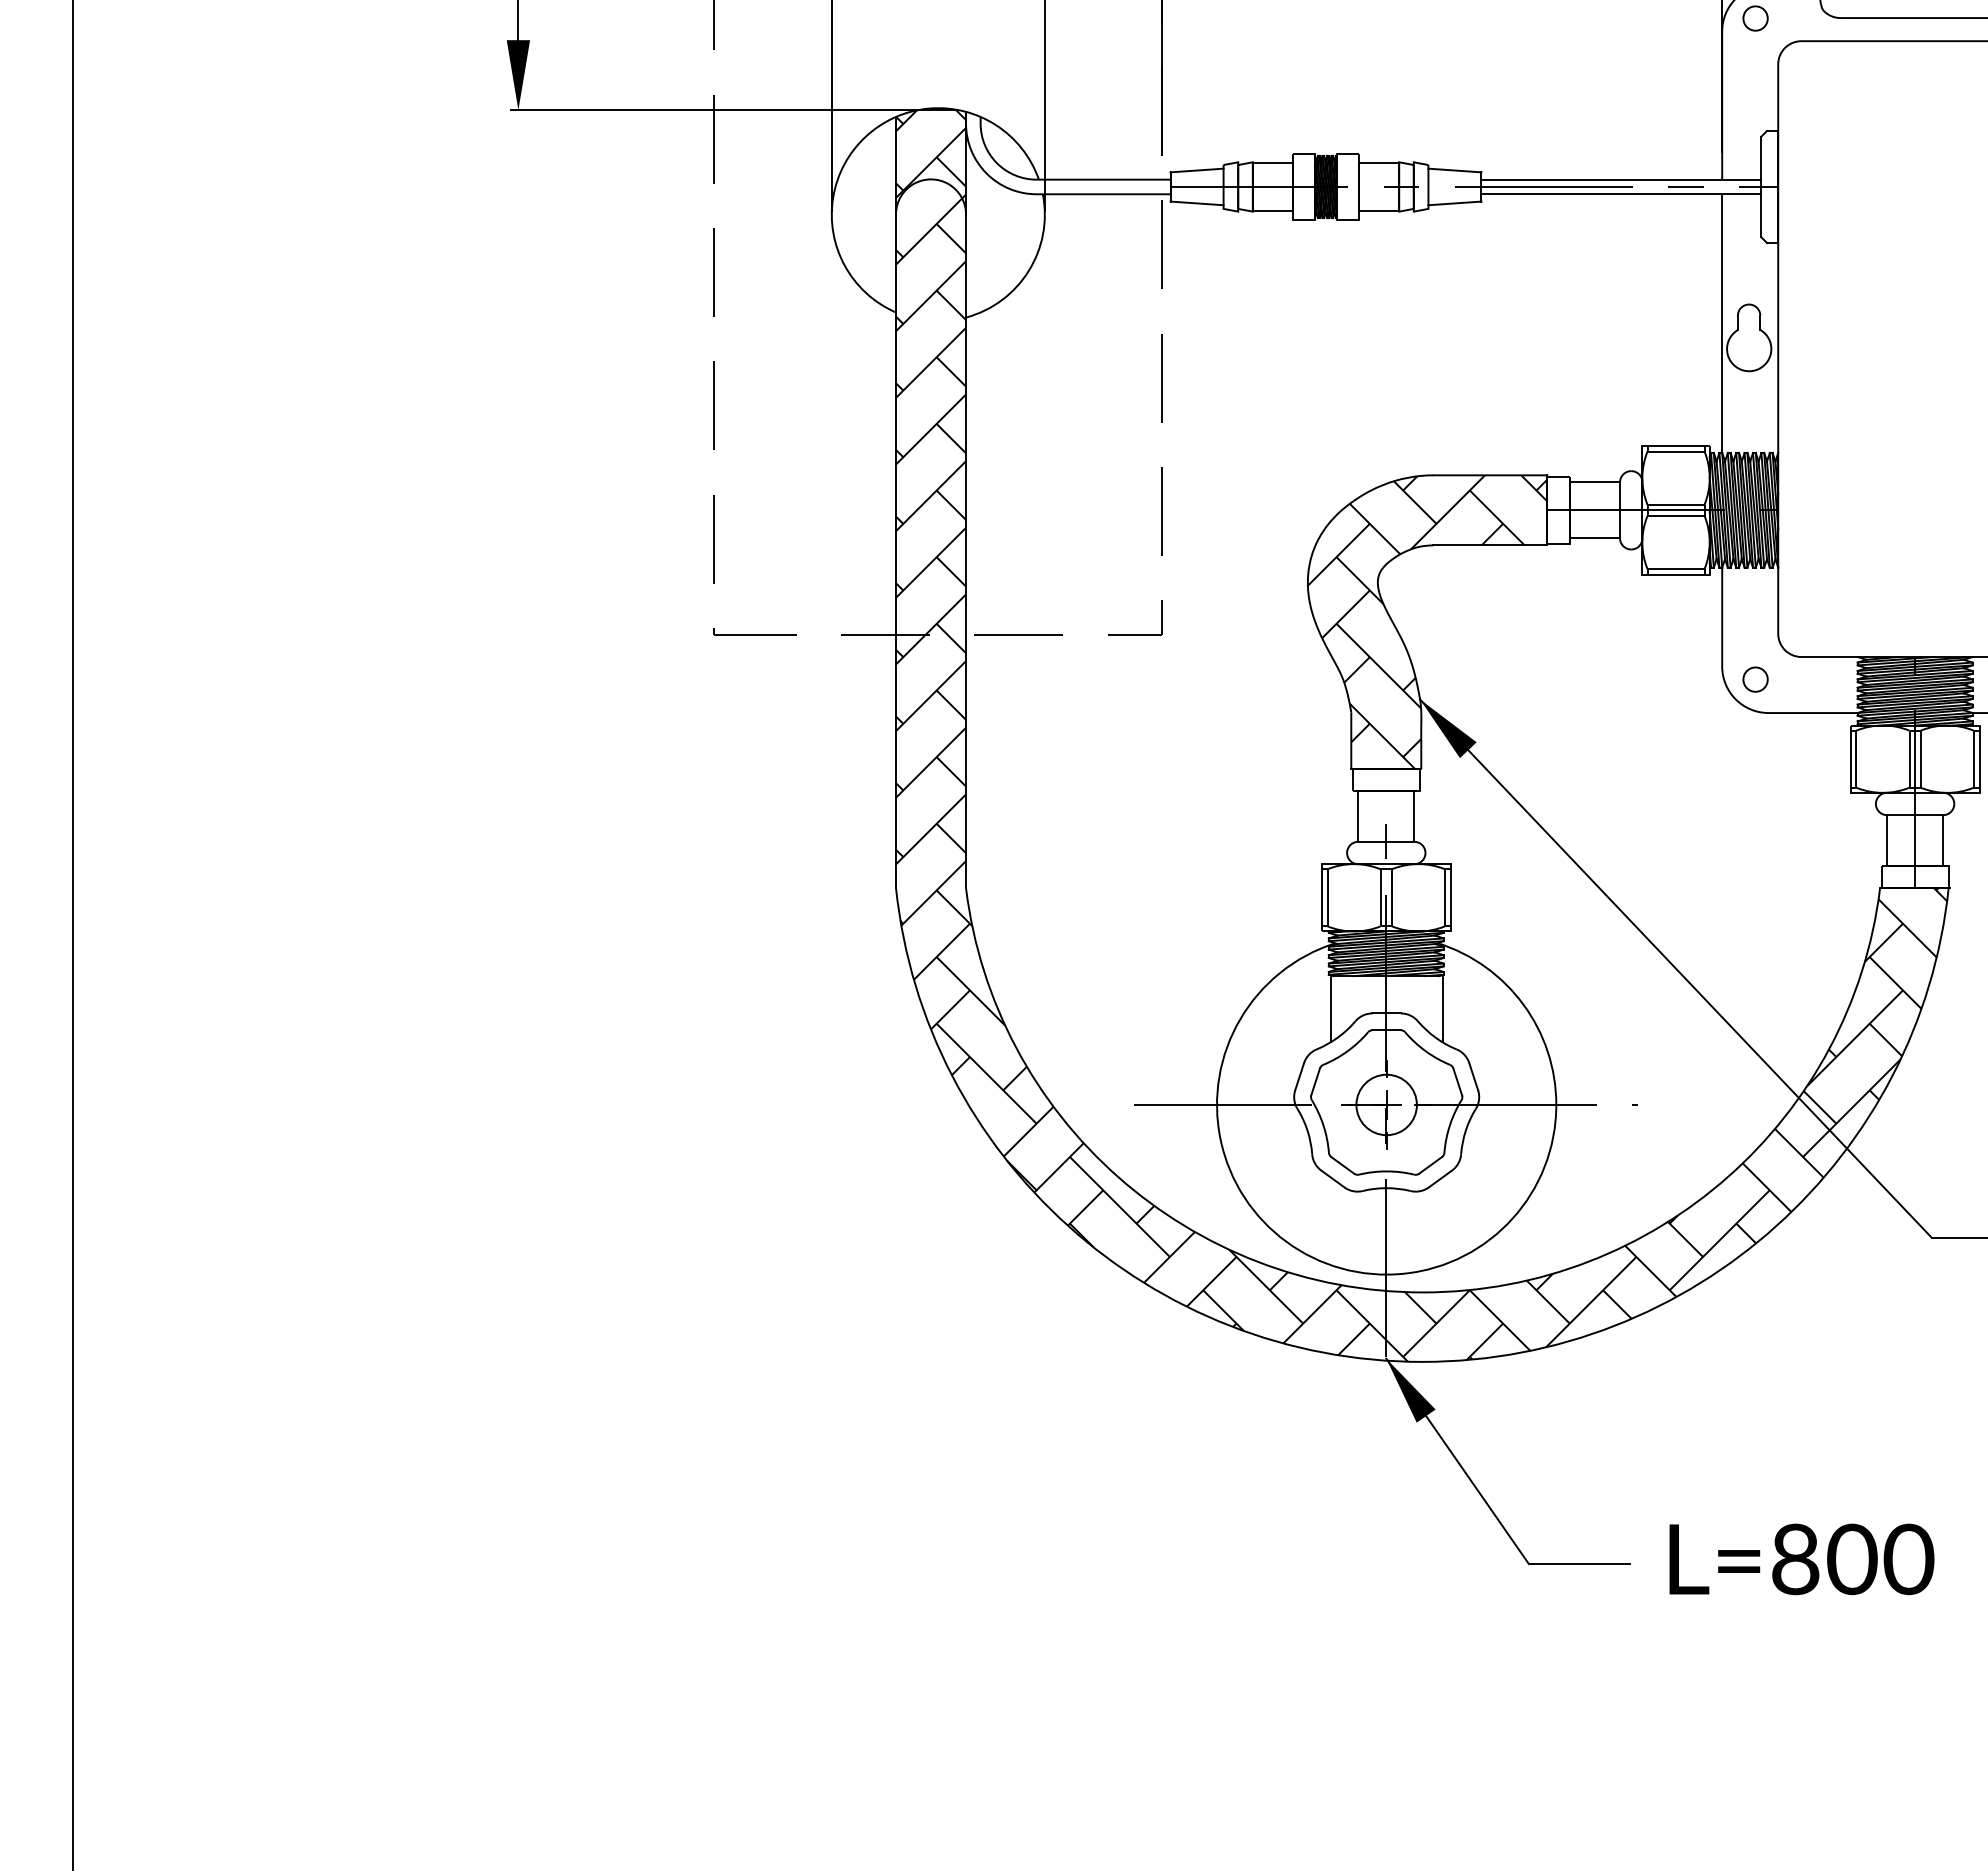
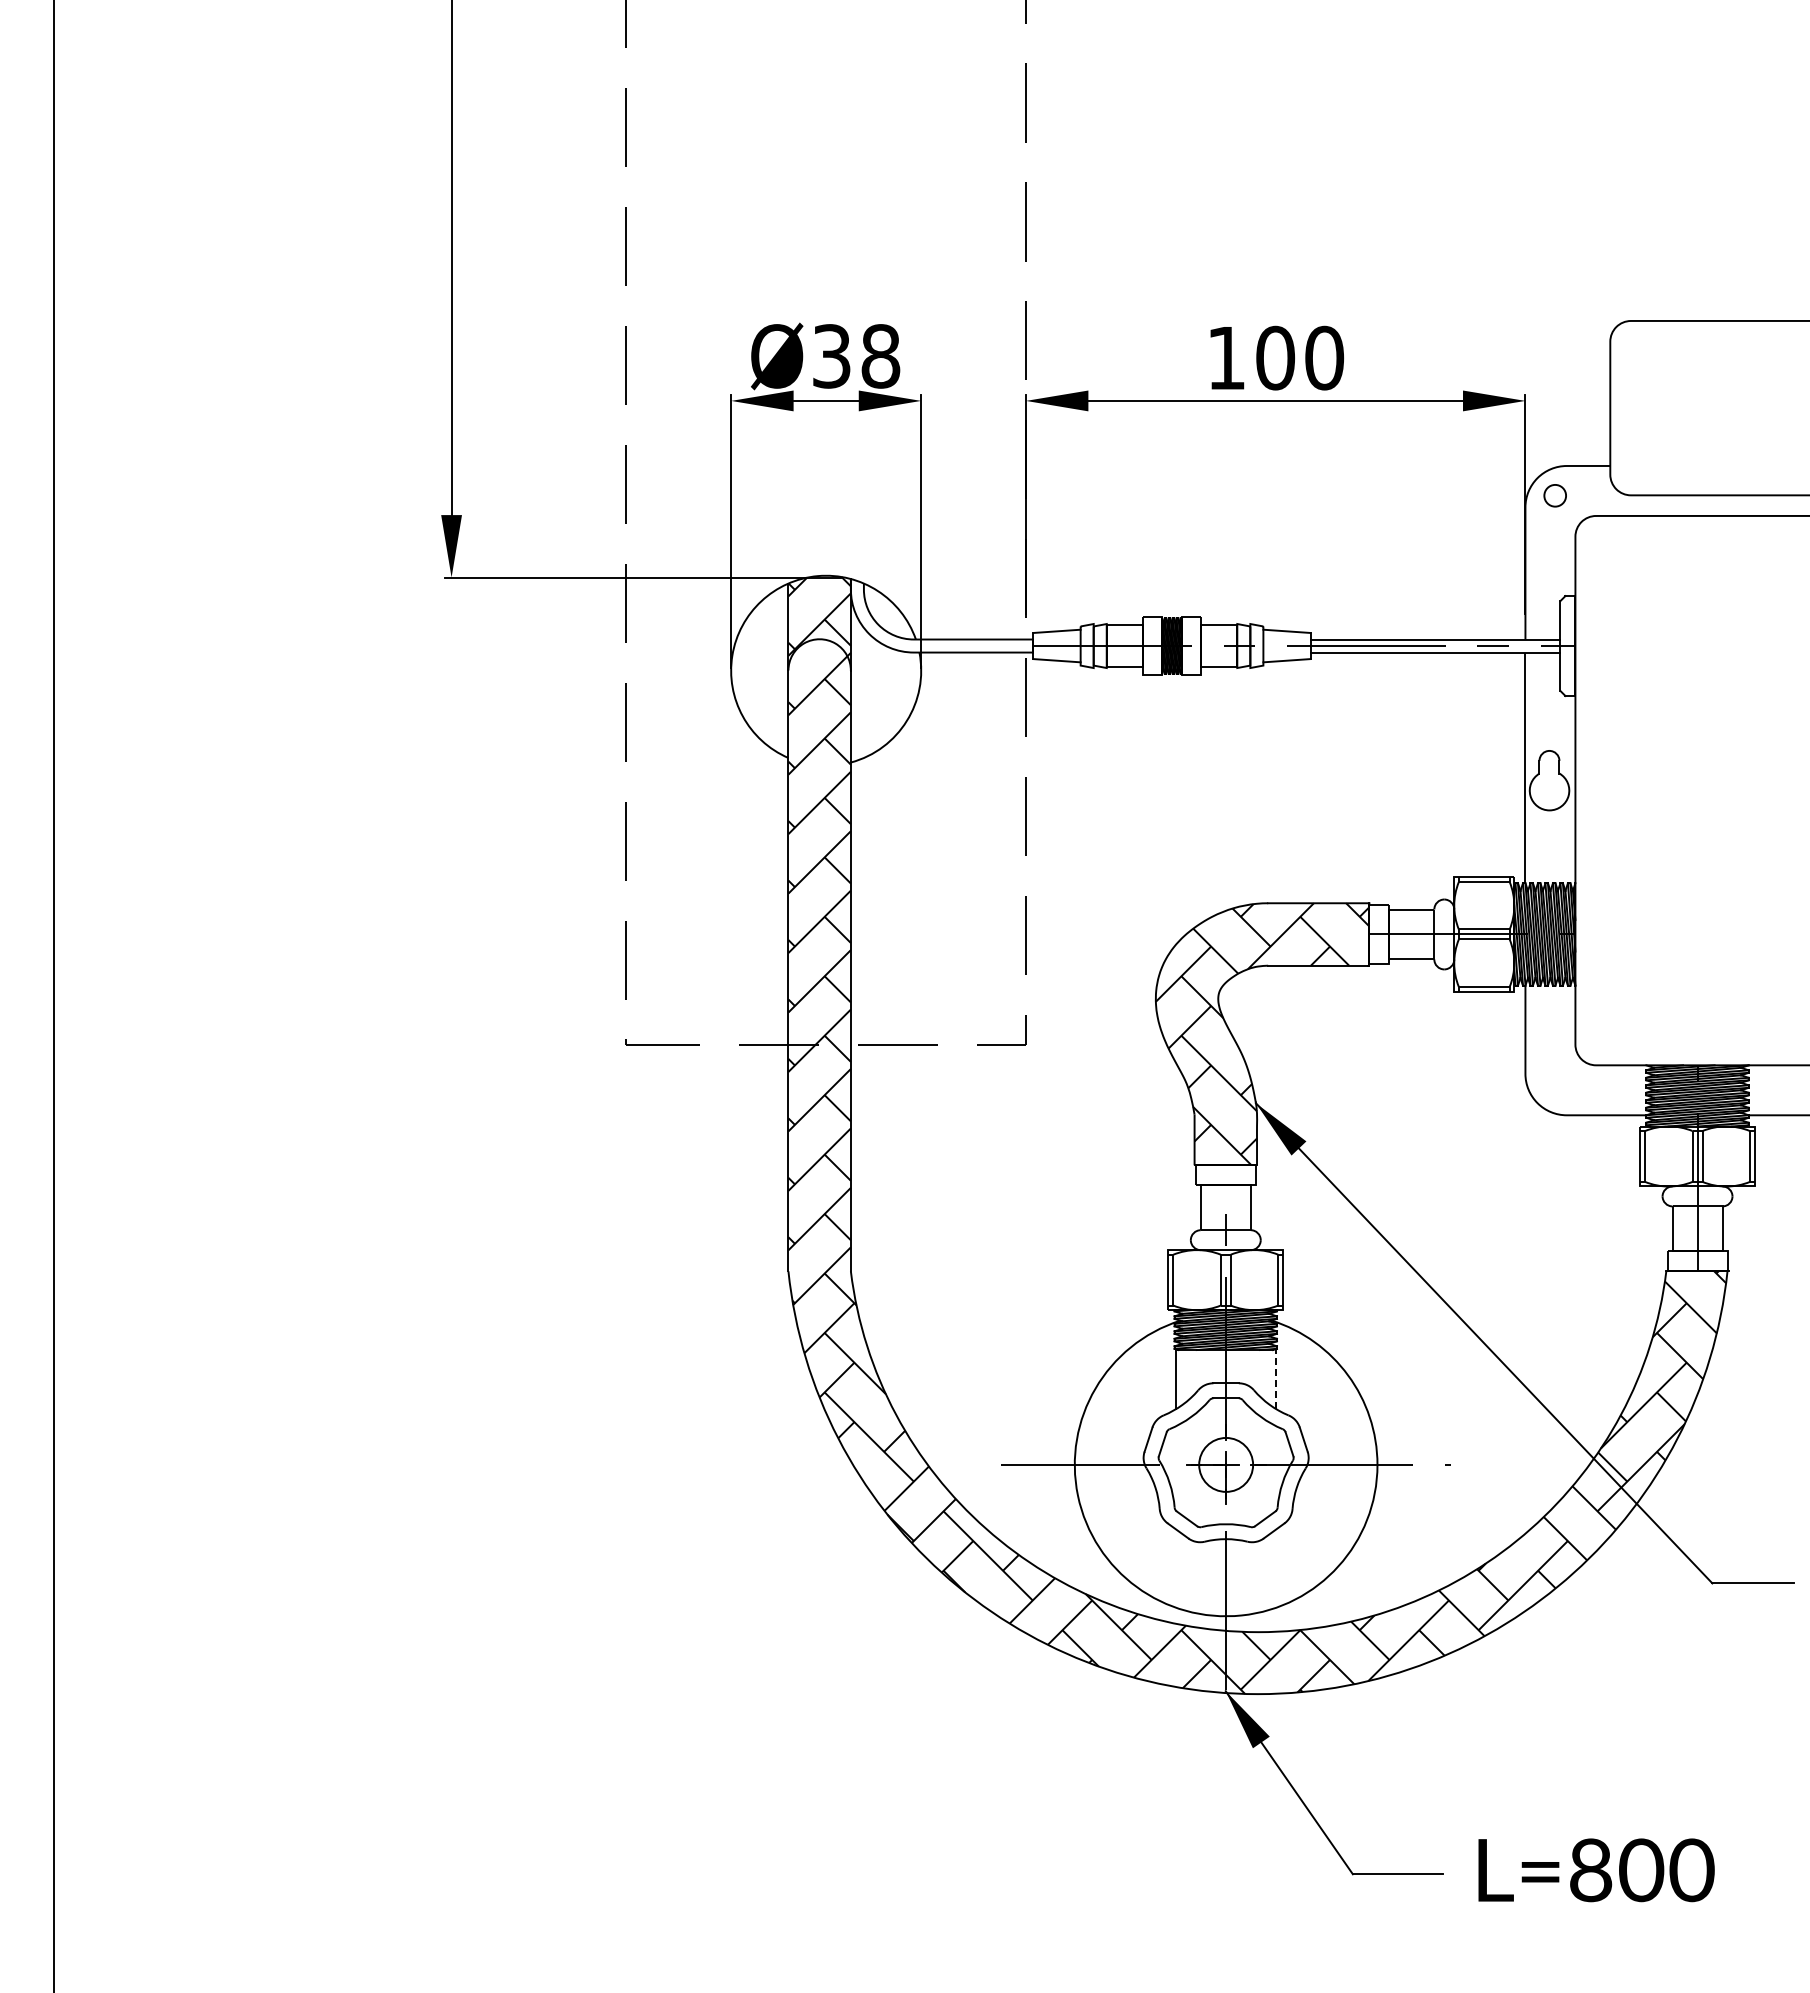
circle: (1754, 679) -> (1554, 1085), removed
line: (1443, 1009) -> (1276, 1379), solid -> dashed

